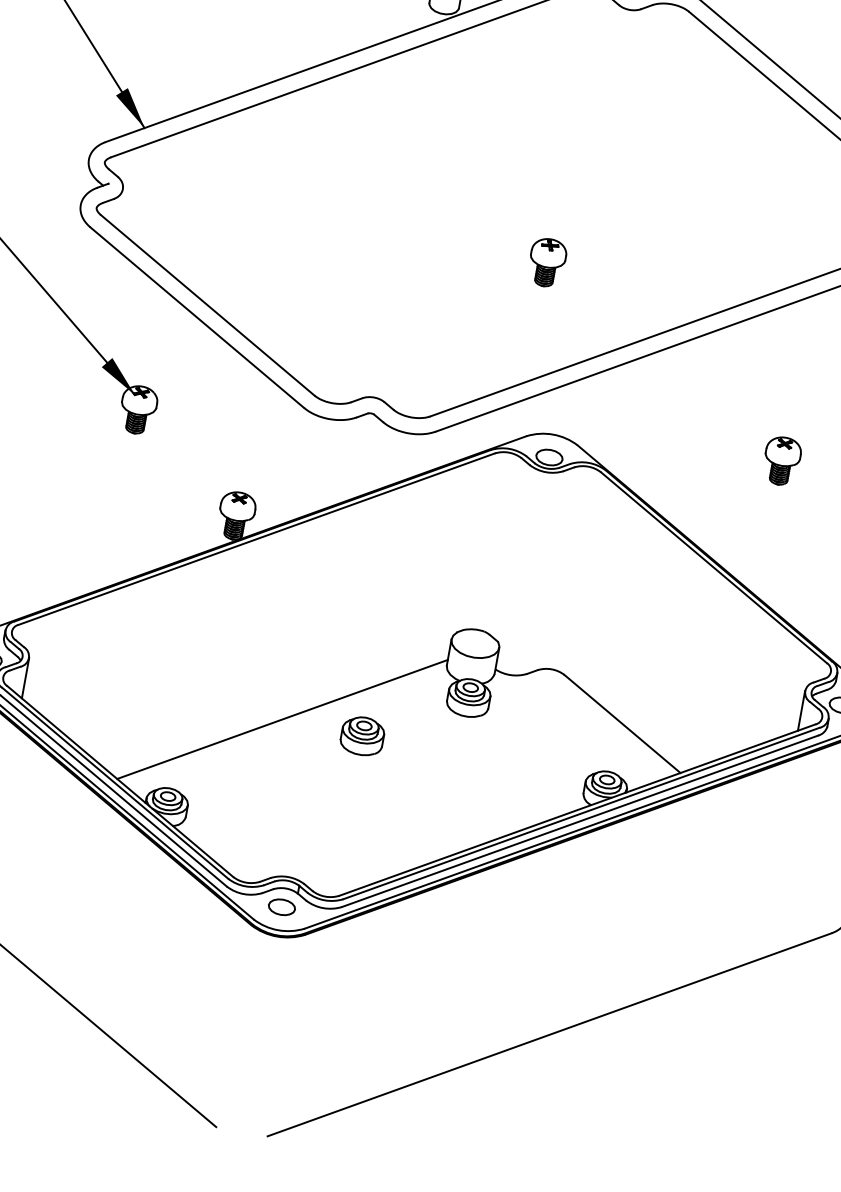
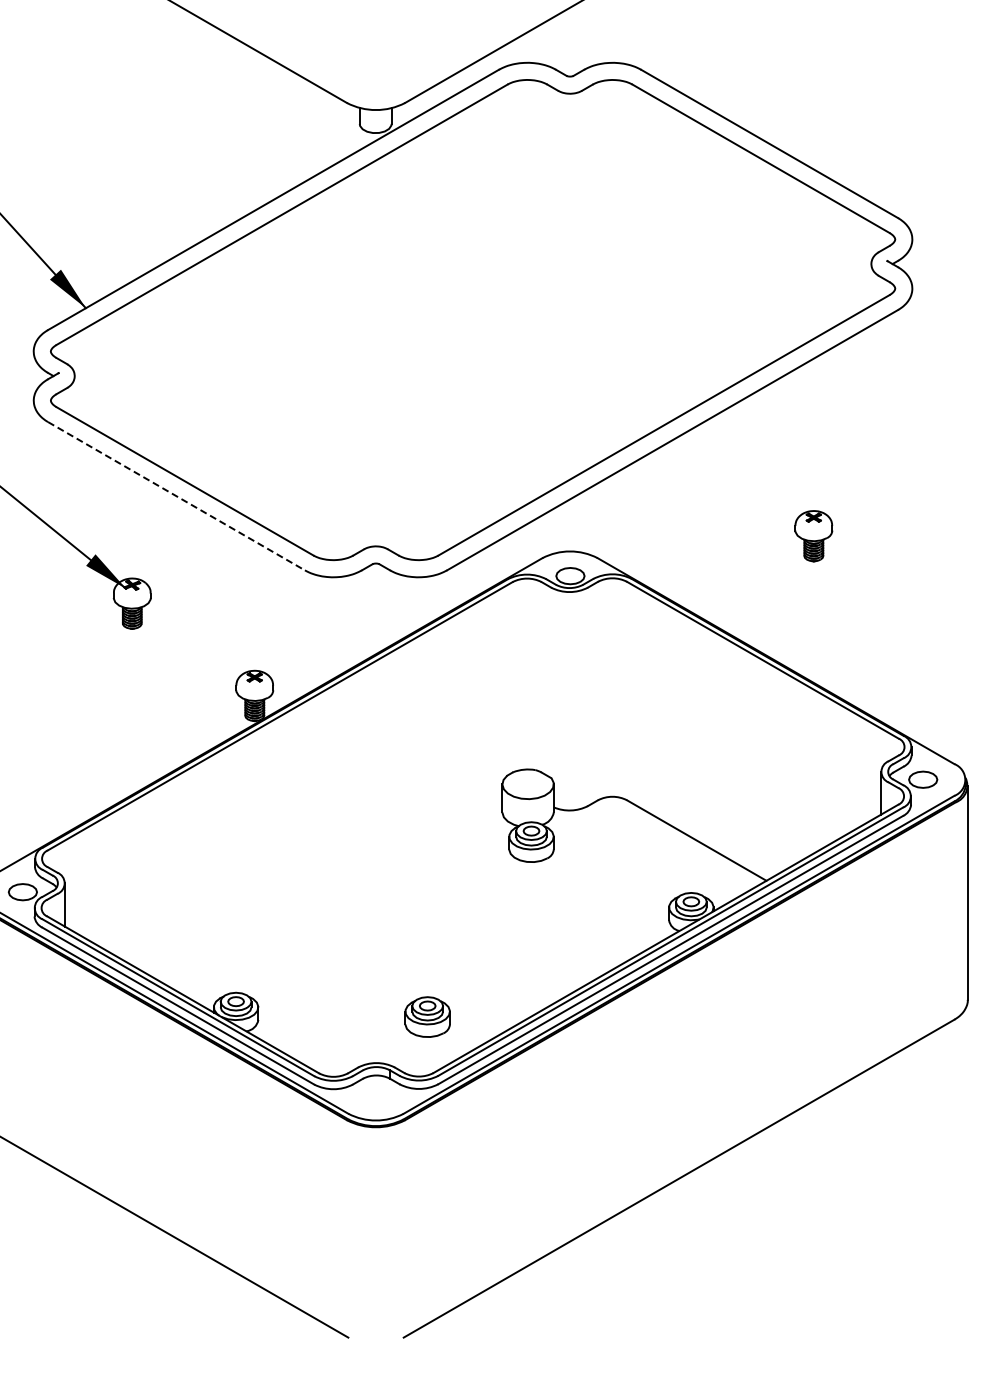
part: (547, 263) -> (531, 373), removed
line: (197, 317) -> (176, 496), solid -> dashed
line: (282, 719) -> (340, 899), removed
part: (362, 735) -> (427, 1016), moved
part: (281, 906) -> (375, 1095), removed

